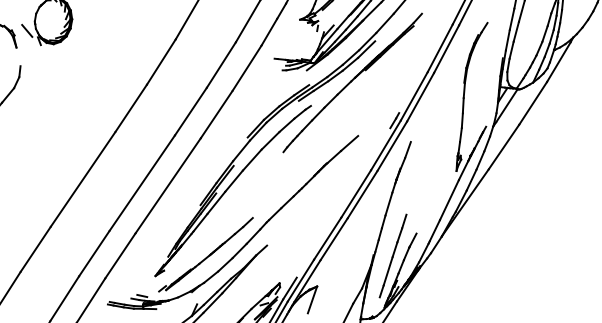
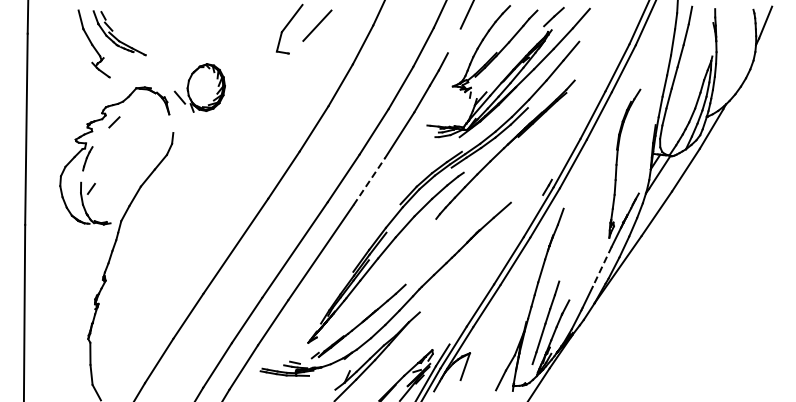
line: (216, 113) -> (369, 180), solid -> dashed
line: (449, 200) -> (602, 267), solid -> dashed

